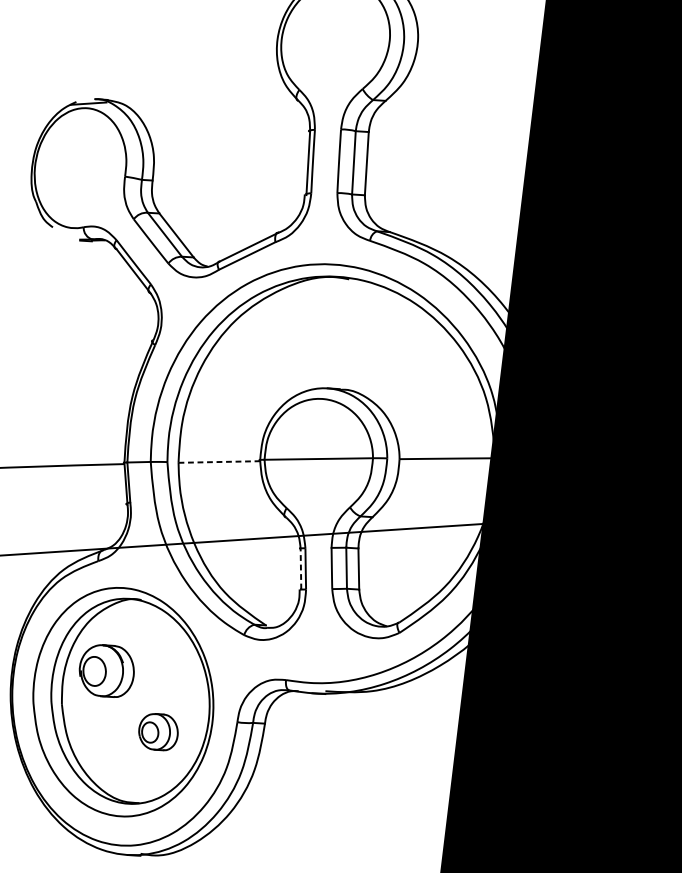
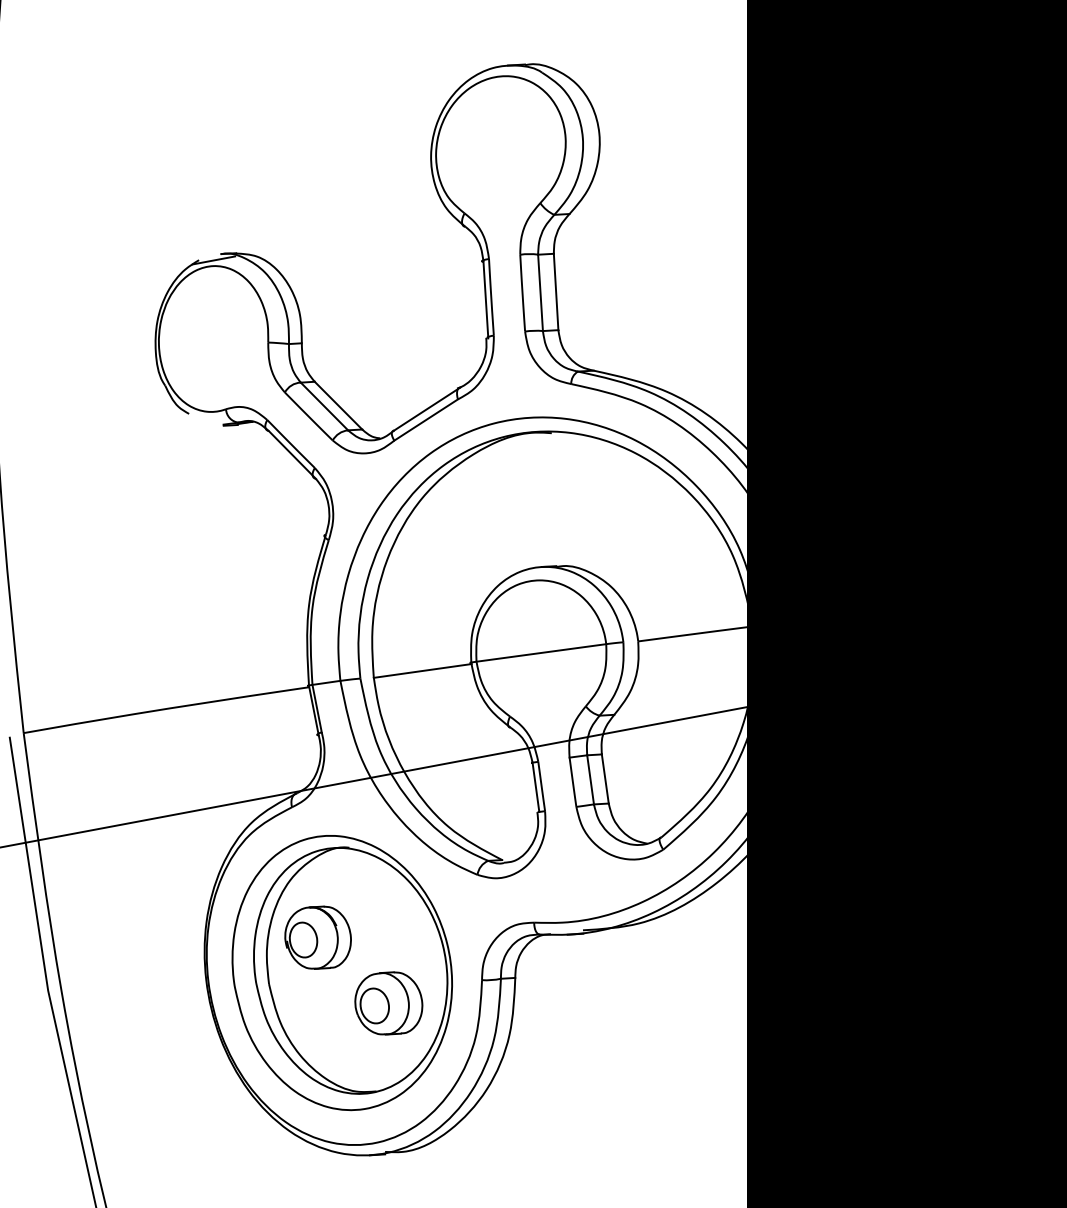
line: (220, 461) -> (423, 670), dashed -> solid
line: (300, 569) -> (535, 787), dashed -> solid
part: (158, 732) -> (388, 1003), size x1.43

